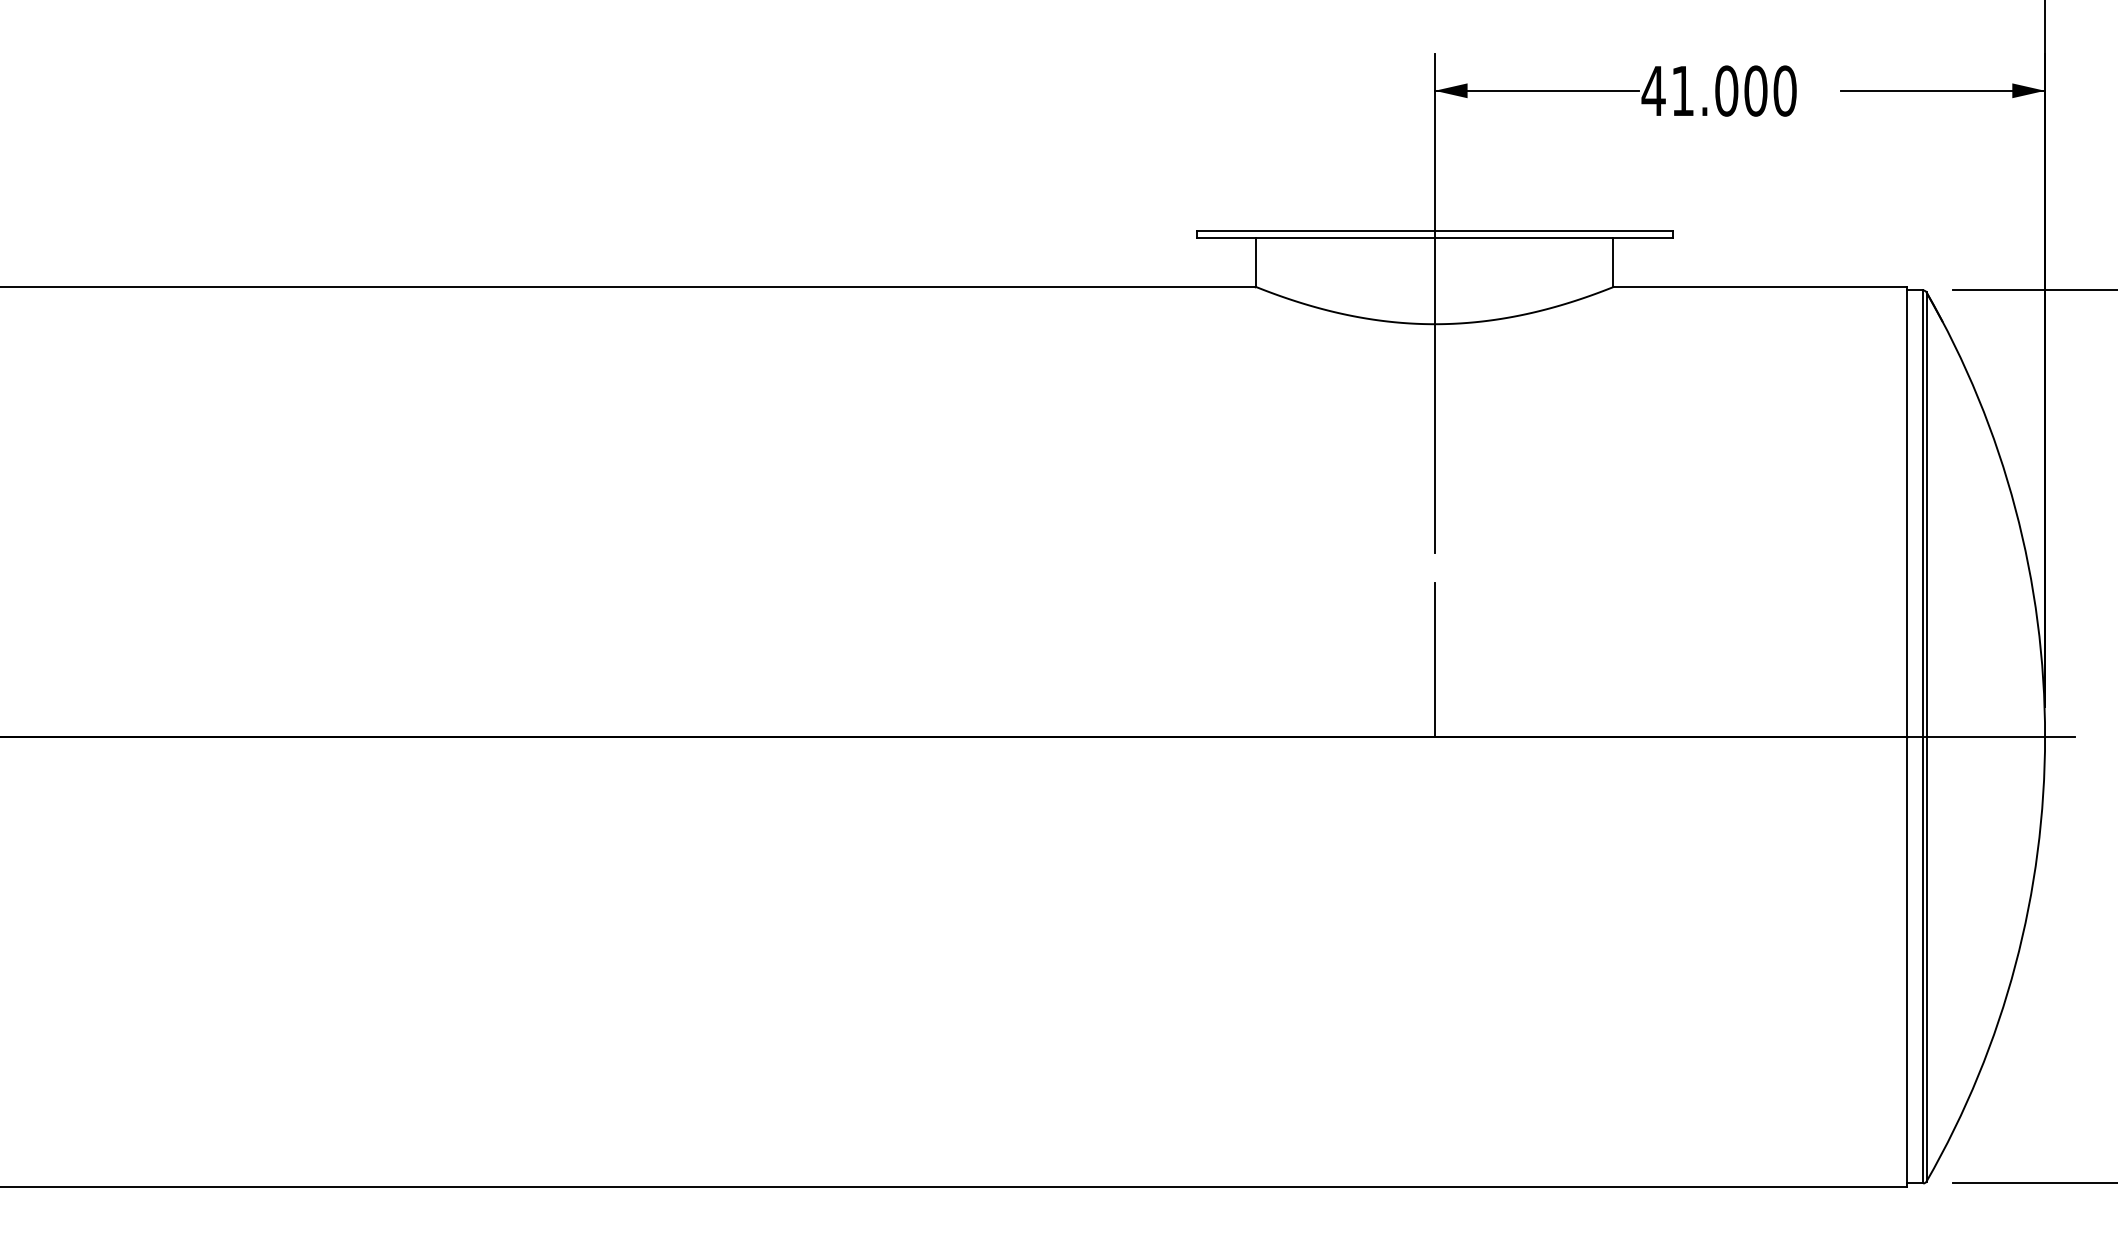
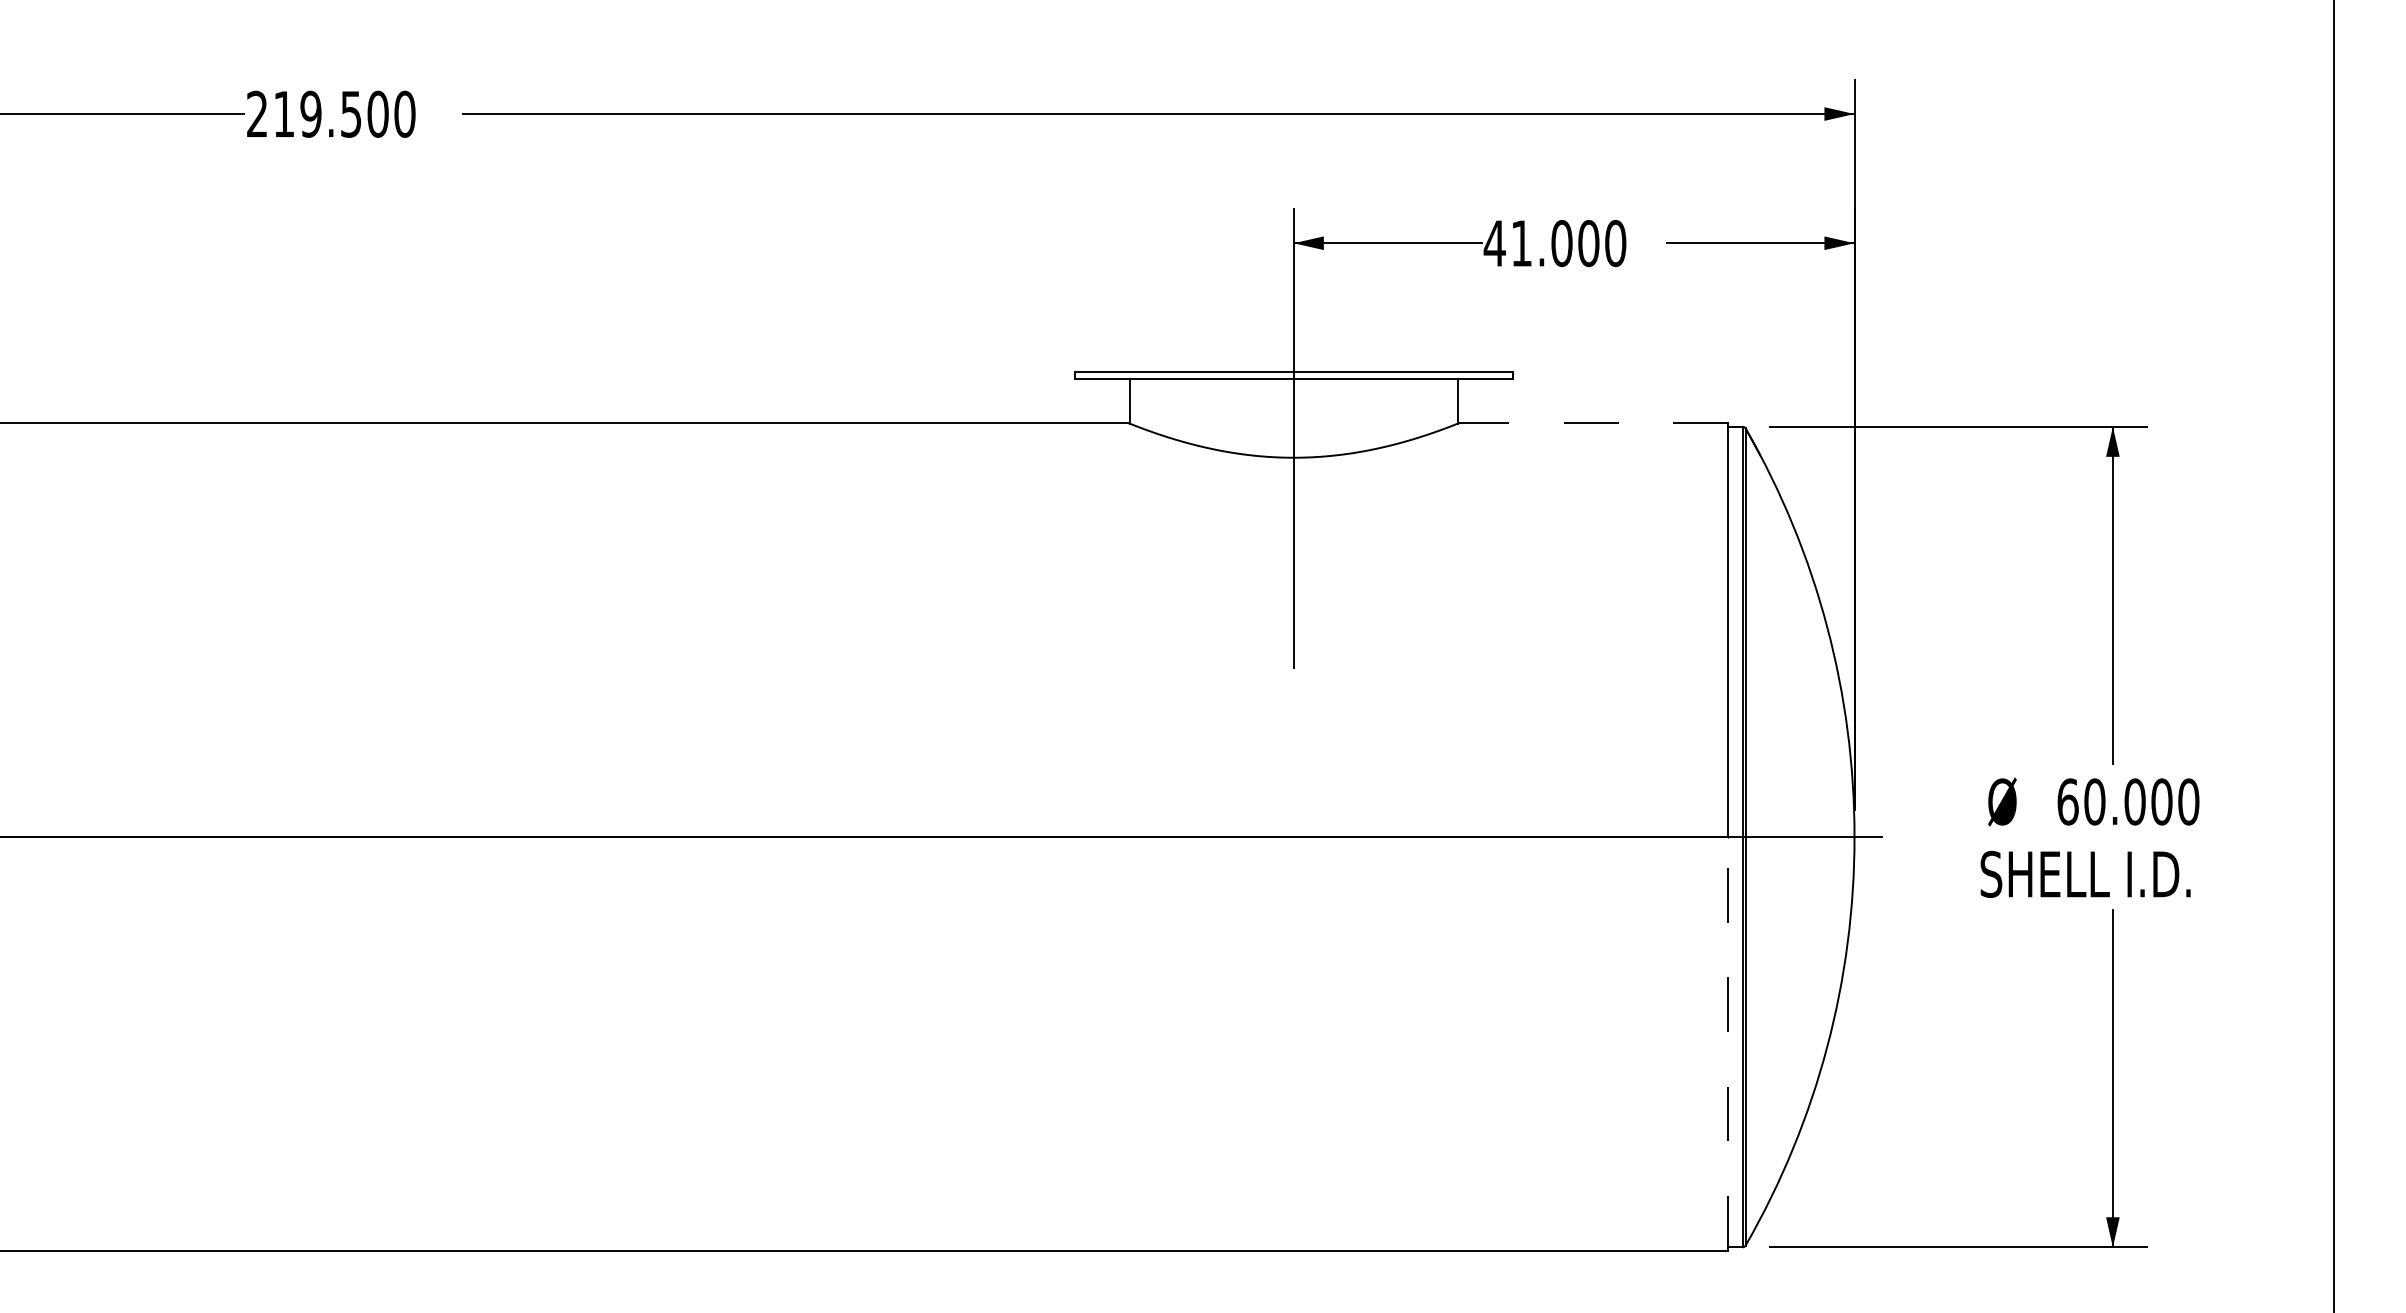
line: (1761, 286) -> (1593, 423), solid -> dashed
line: (1434, 660) -> (1293, 766), removed
line: (1907, 961) -> (1728, 1043), solid -> dashed

